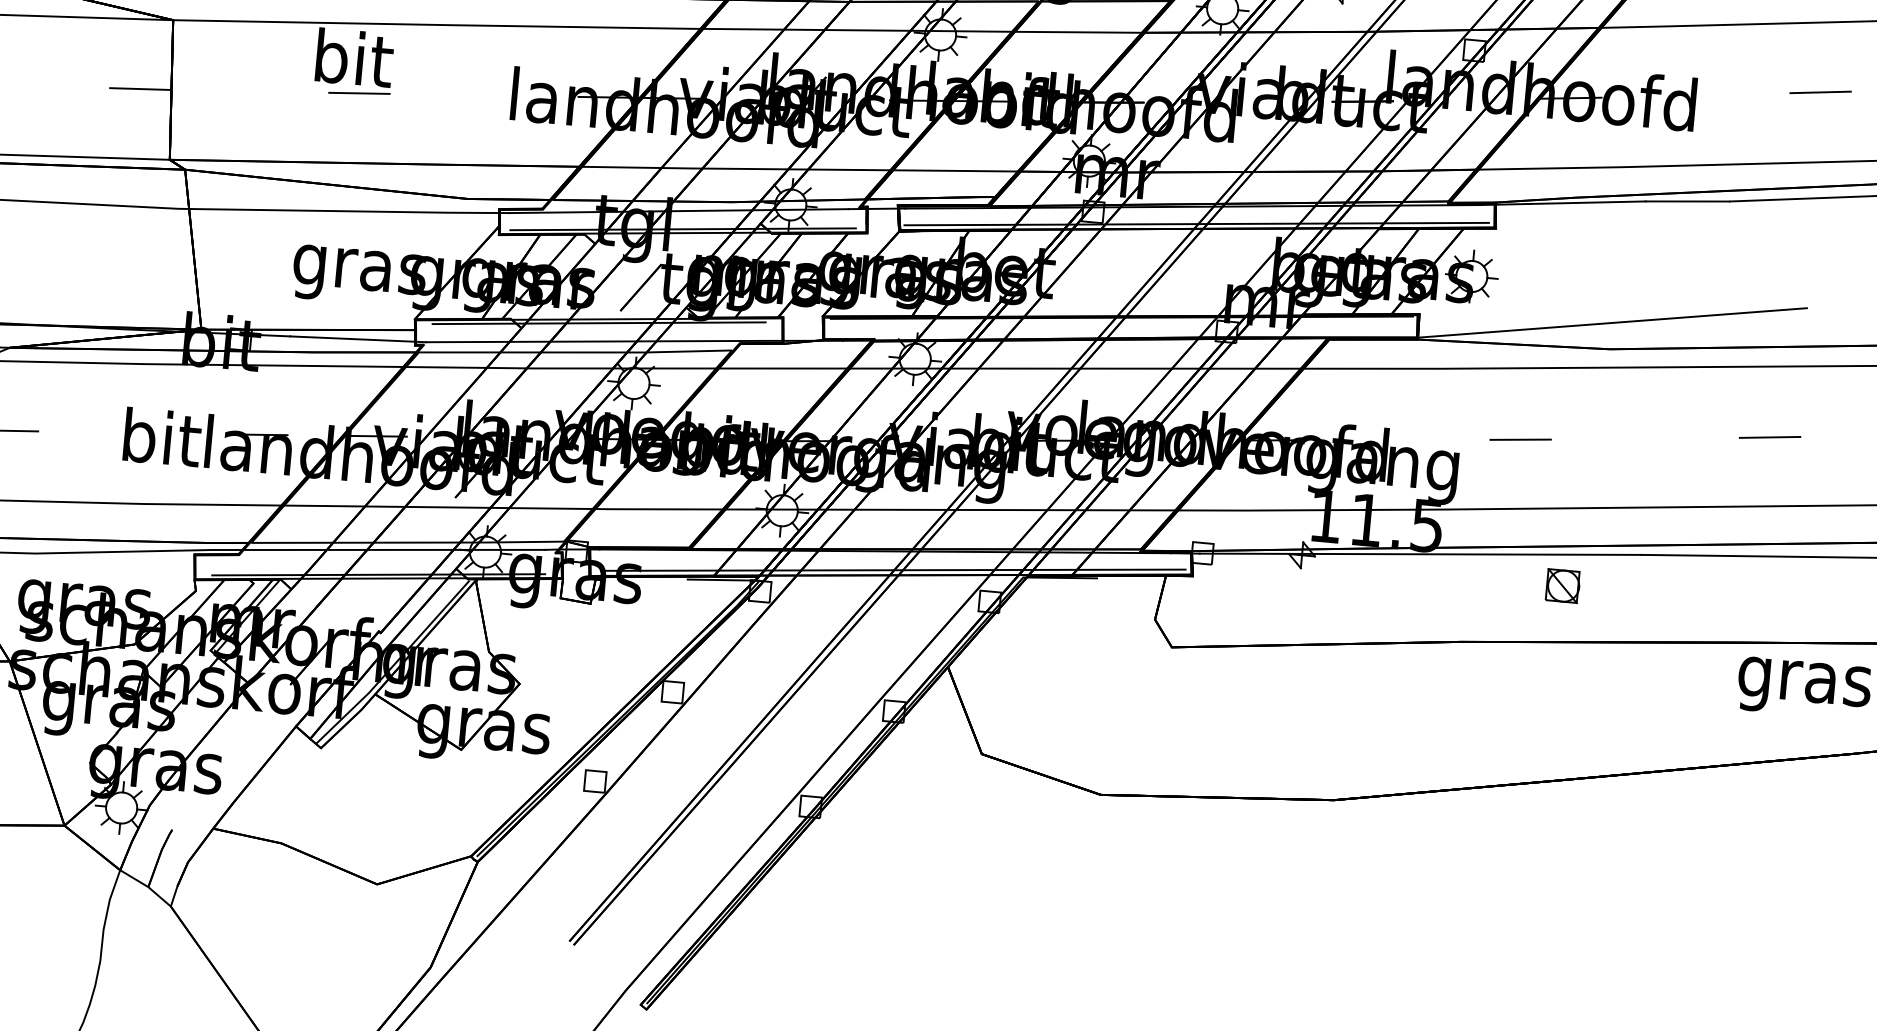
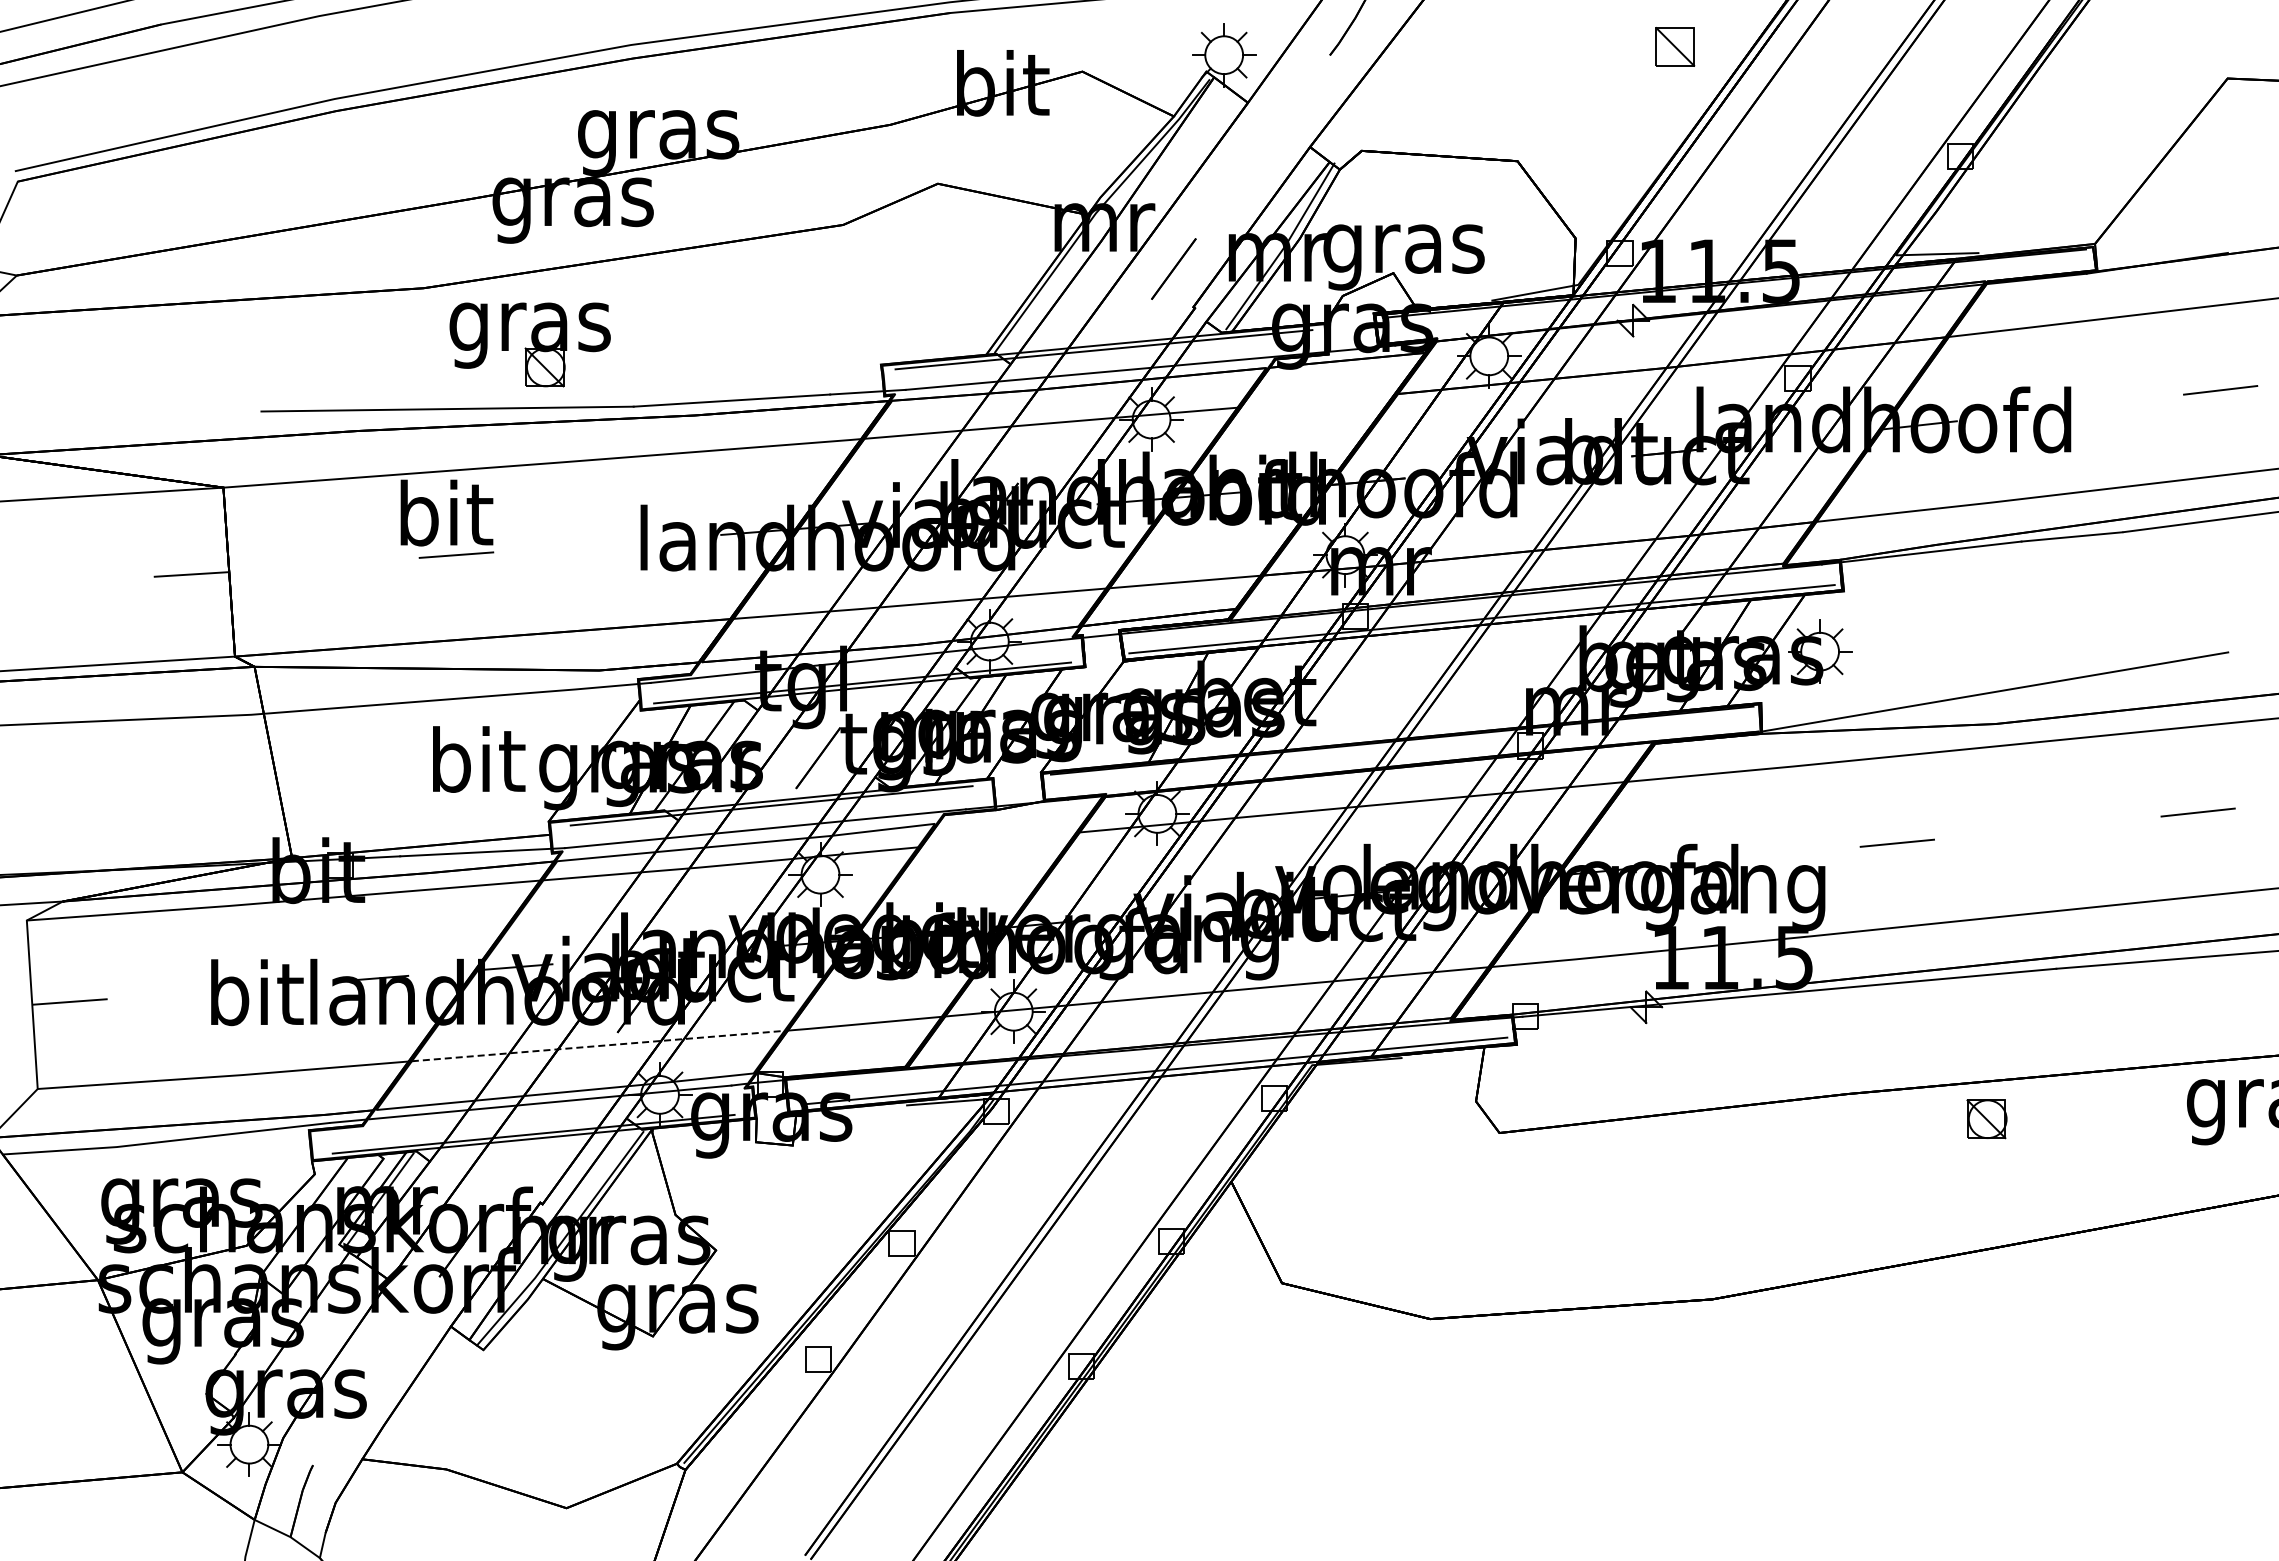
line: (1078, 31) -> (1317, 400), removed
text: (359, 269) -> (476, 767), gras -> bit
line: (782, 368) -> (998, 839), removed
line: (438, 507) -> (598, 1046), solid -> dashed
part: (1562, 586) -> (1986, 1119), moved

